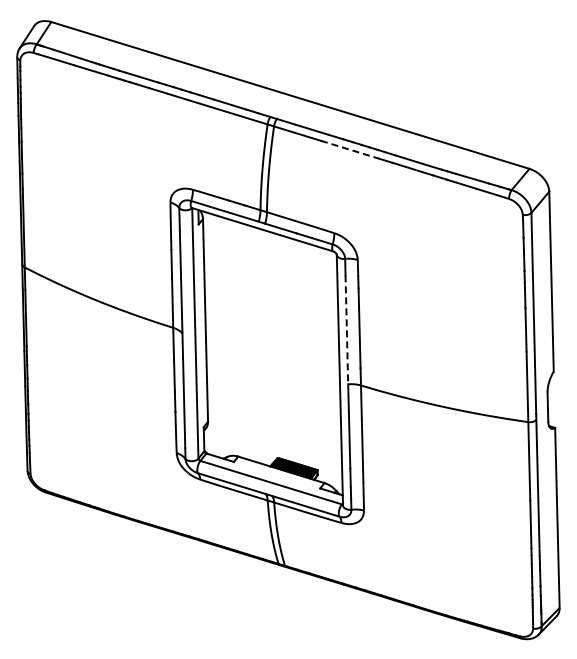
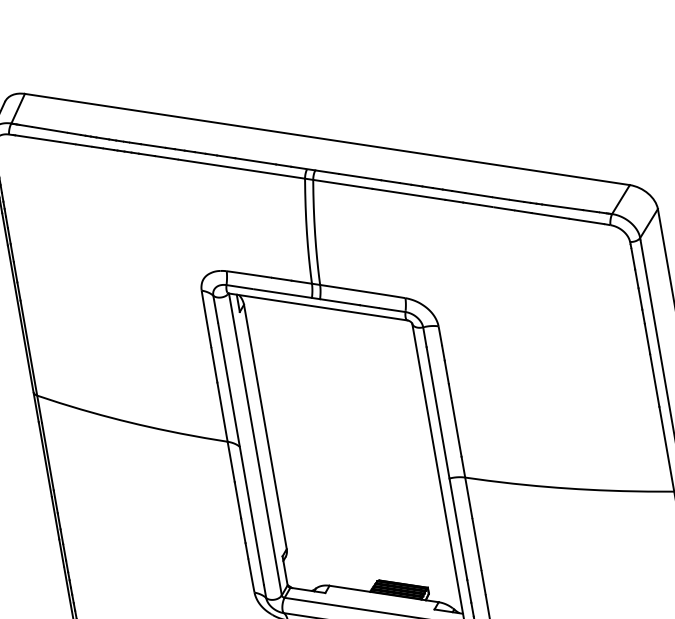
line: (350, 149) -> (409, 194), dashed -> solid
line: (346, 329) -> (437, 412), dashed -> solid

